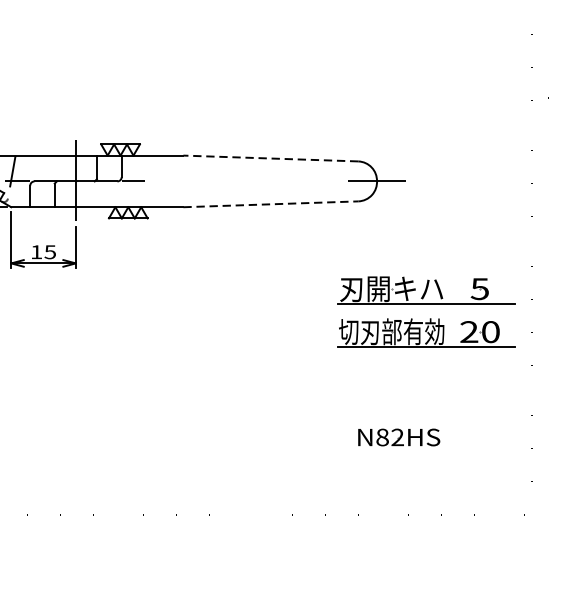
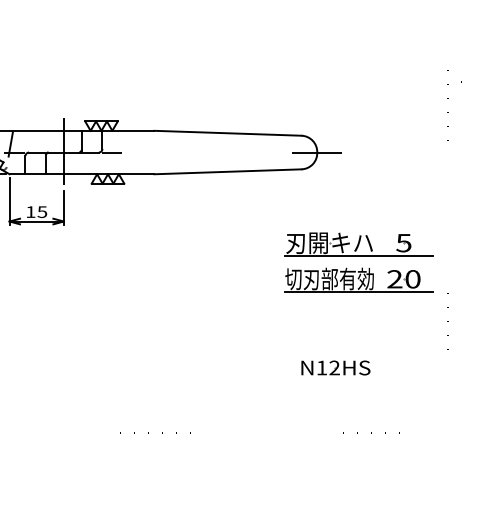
line: (270, 158) -> (227, 133), dashed -> solid
line: (270, 203) -> (227, 171), dashed -> solid
text: (382, 436) -> (321, 367), N82HS -> N12HS

